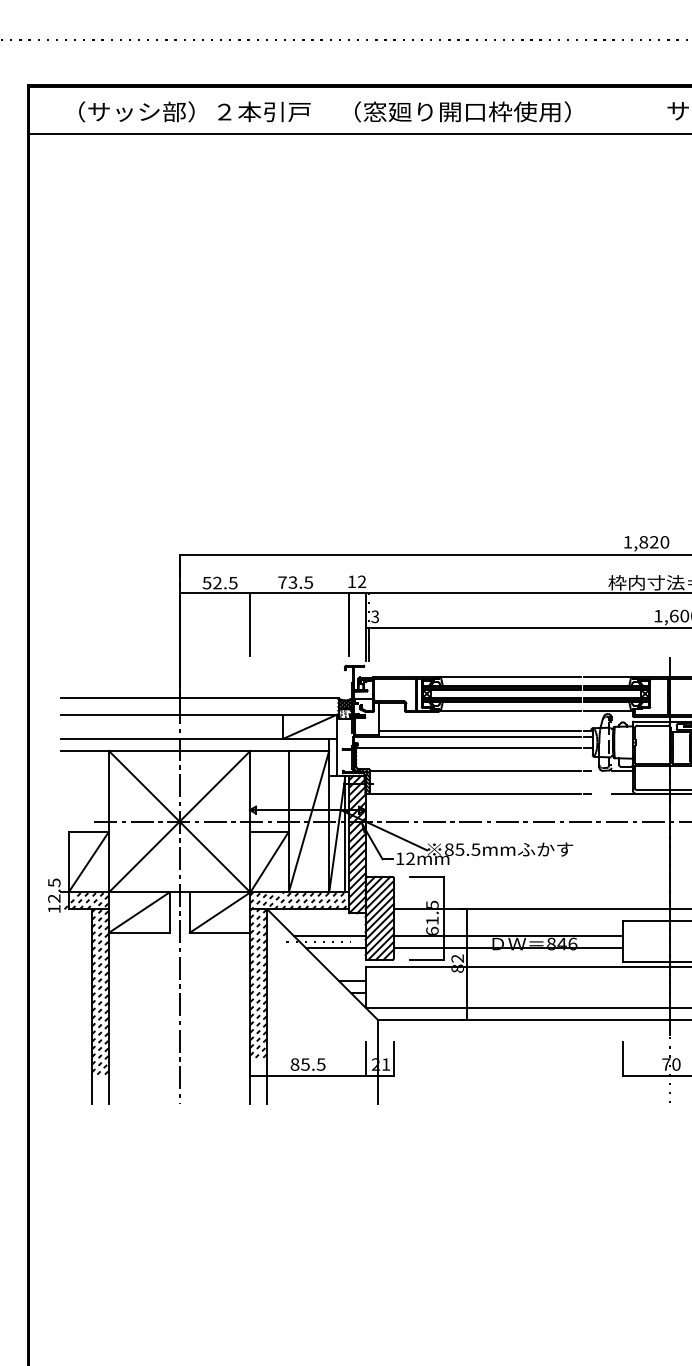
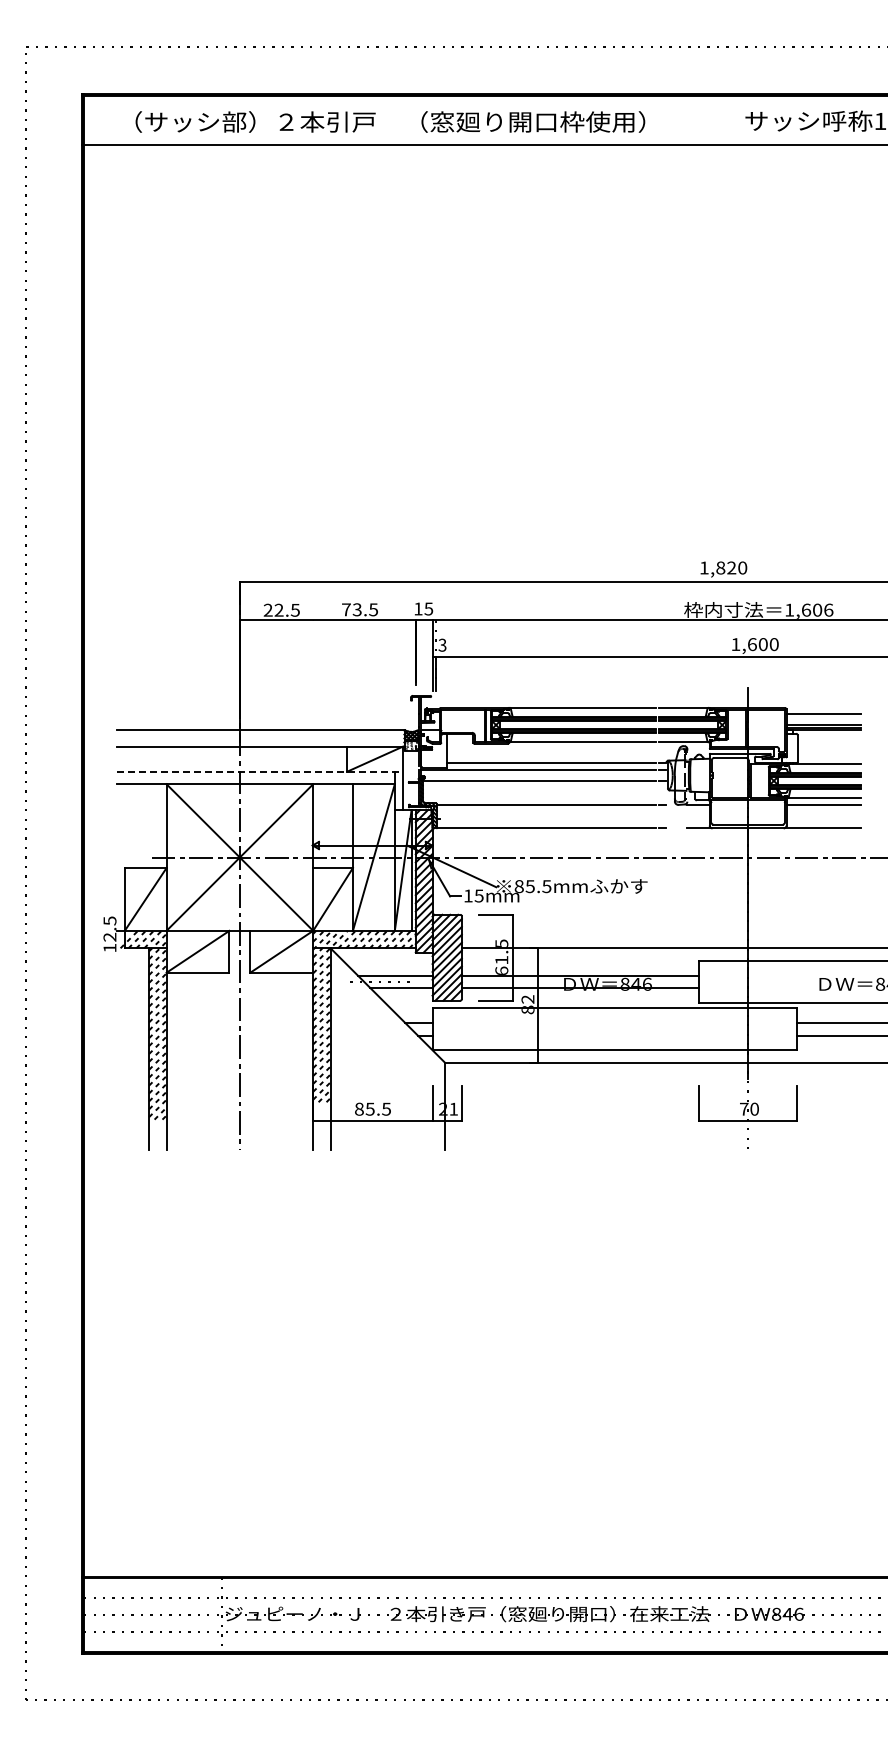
text: (361, 581) -> (428, 608), 12 -> 15
text: (206, 582) -> (267, 609), 52.5 -> 22.5
line: (250, 623) -> (313, 652), removed
line: (199, 738) -> (260, 771), solid -> dashed
text: (409, 858) -> (478, 895), 12mm -> 15mm

